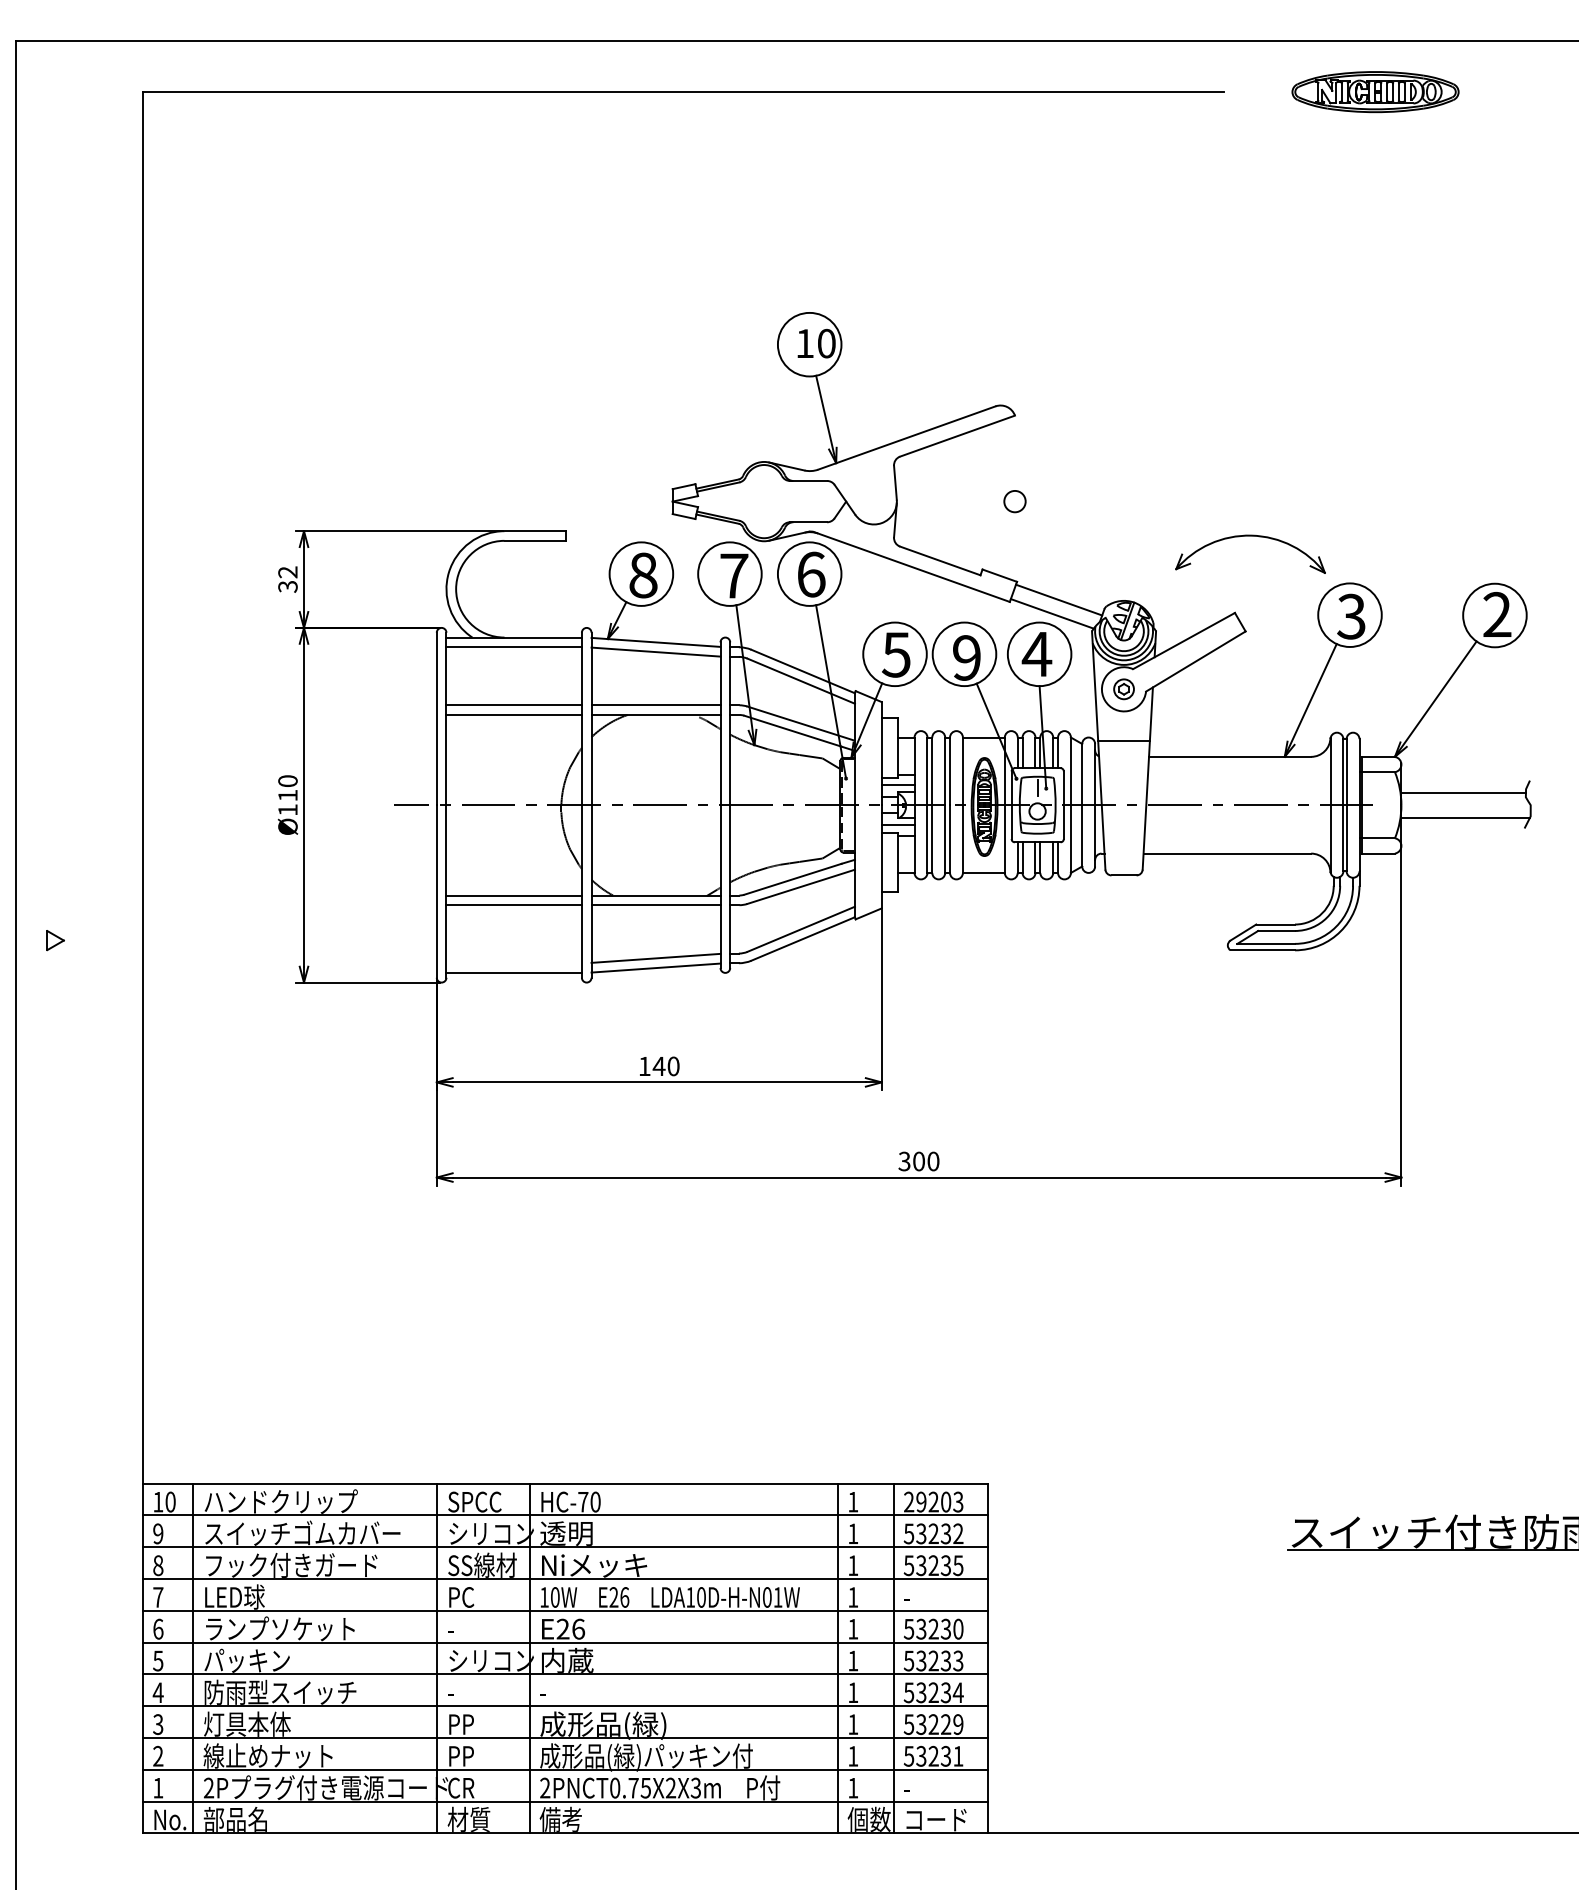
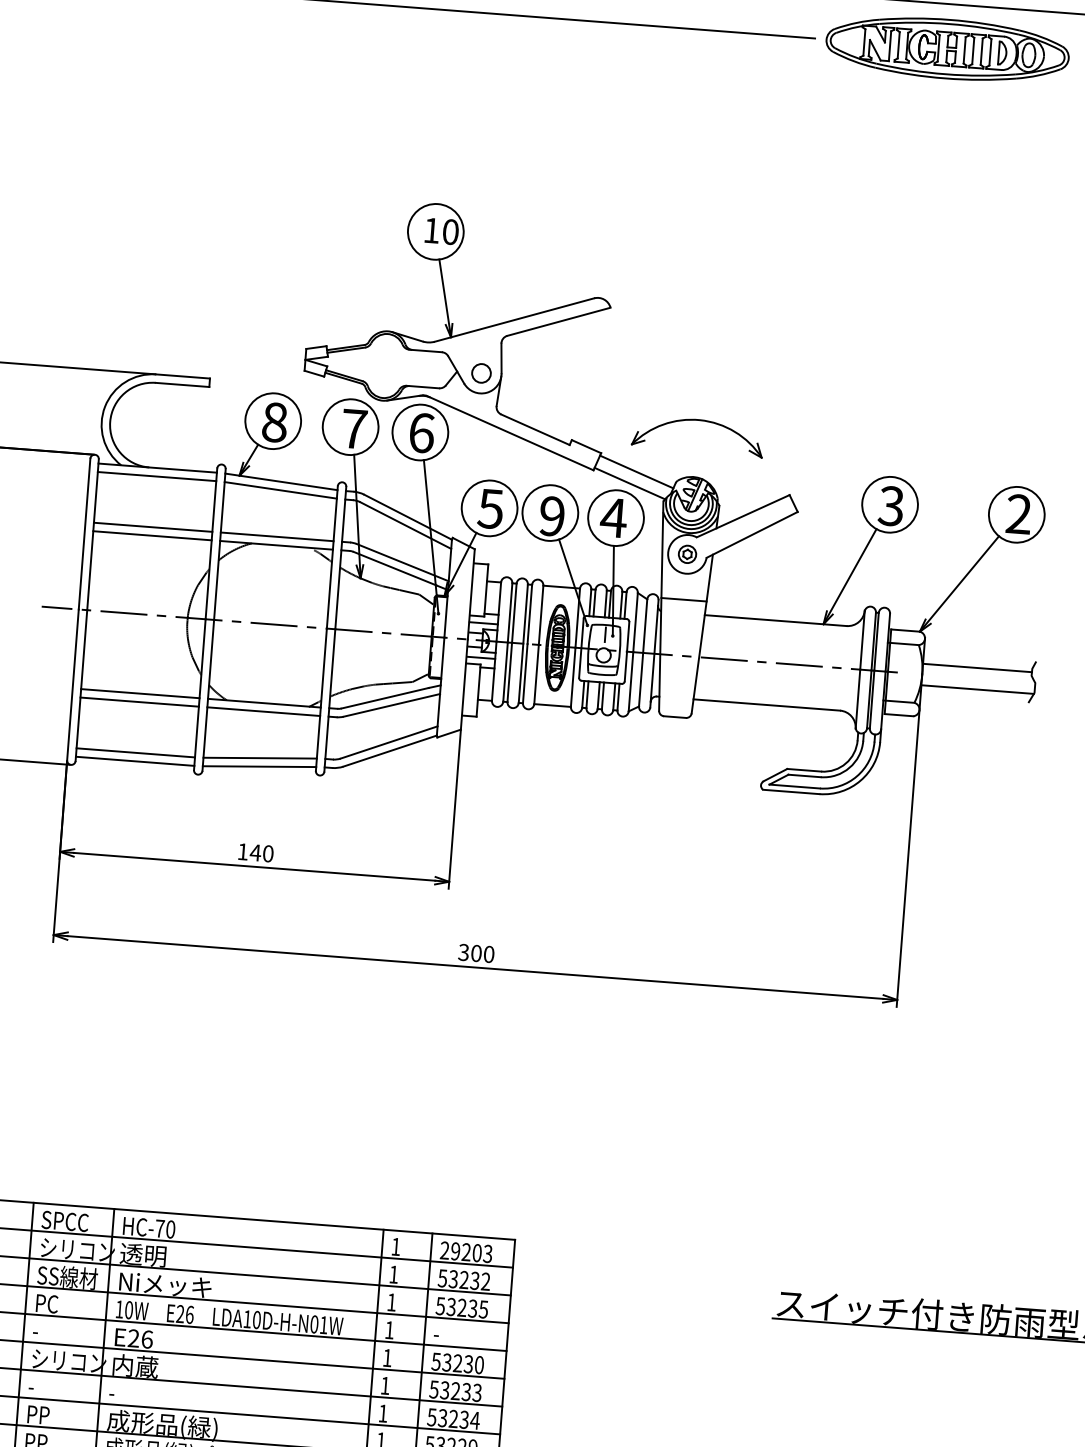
part: (1375, 91) -> (947, 48), size x1.67
circle: (1014, 501) -> (481, 373), moved
part: (1250, 536) -> (699, 420), moved
line: (513, 963) -> (135, 753), added

